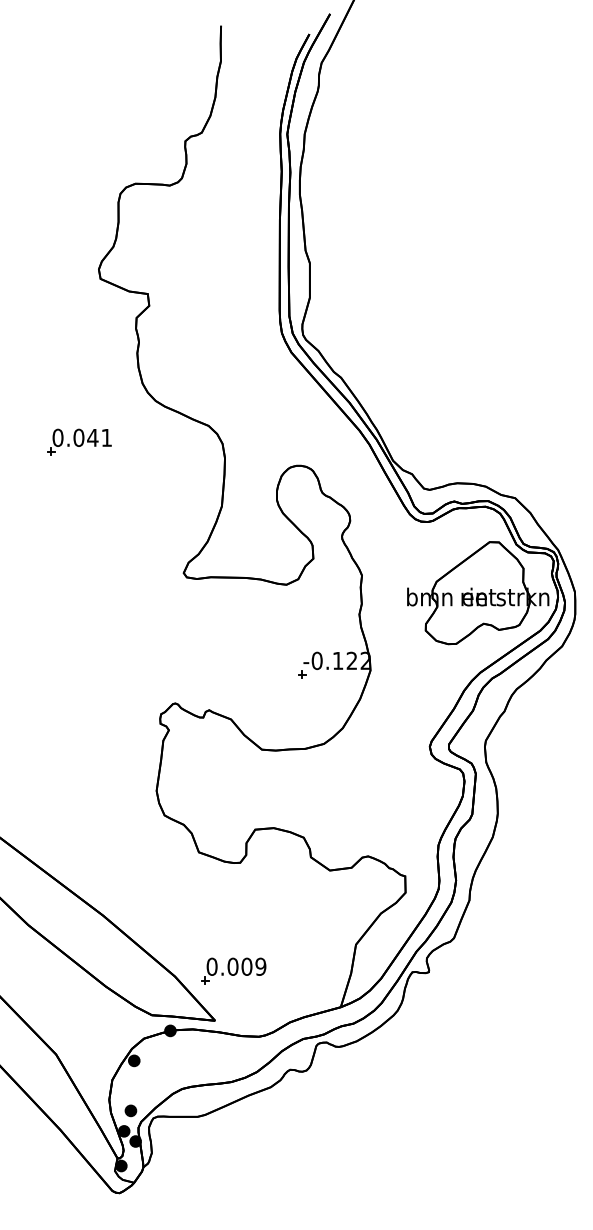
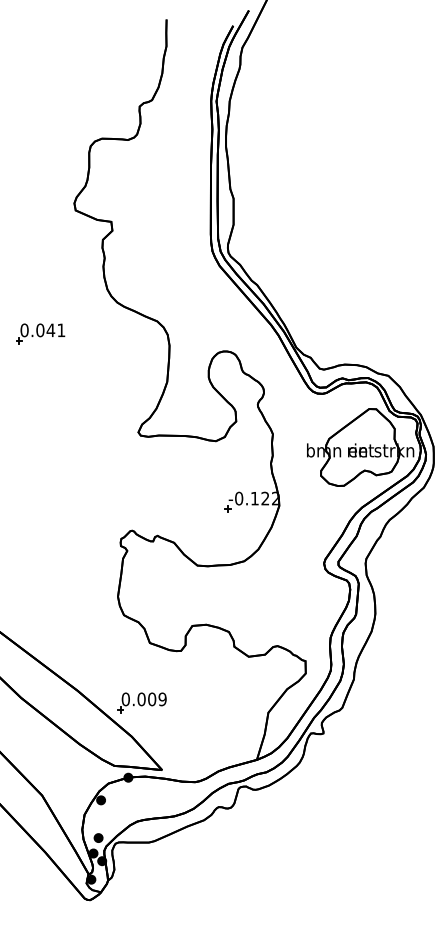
part: (79, 442) -> (40, 333), moved
part: (232, 970) -> (141, 702), moved

